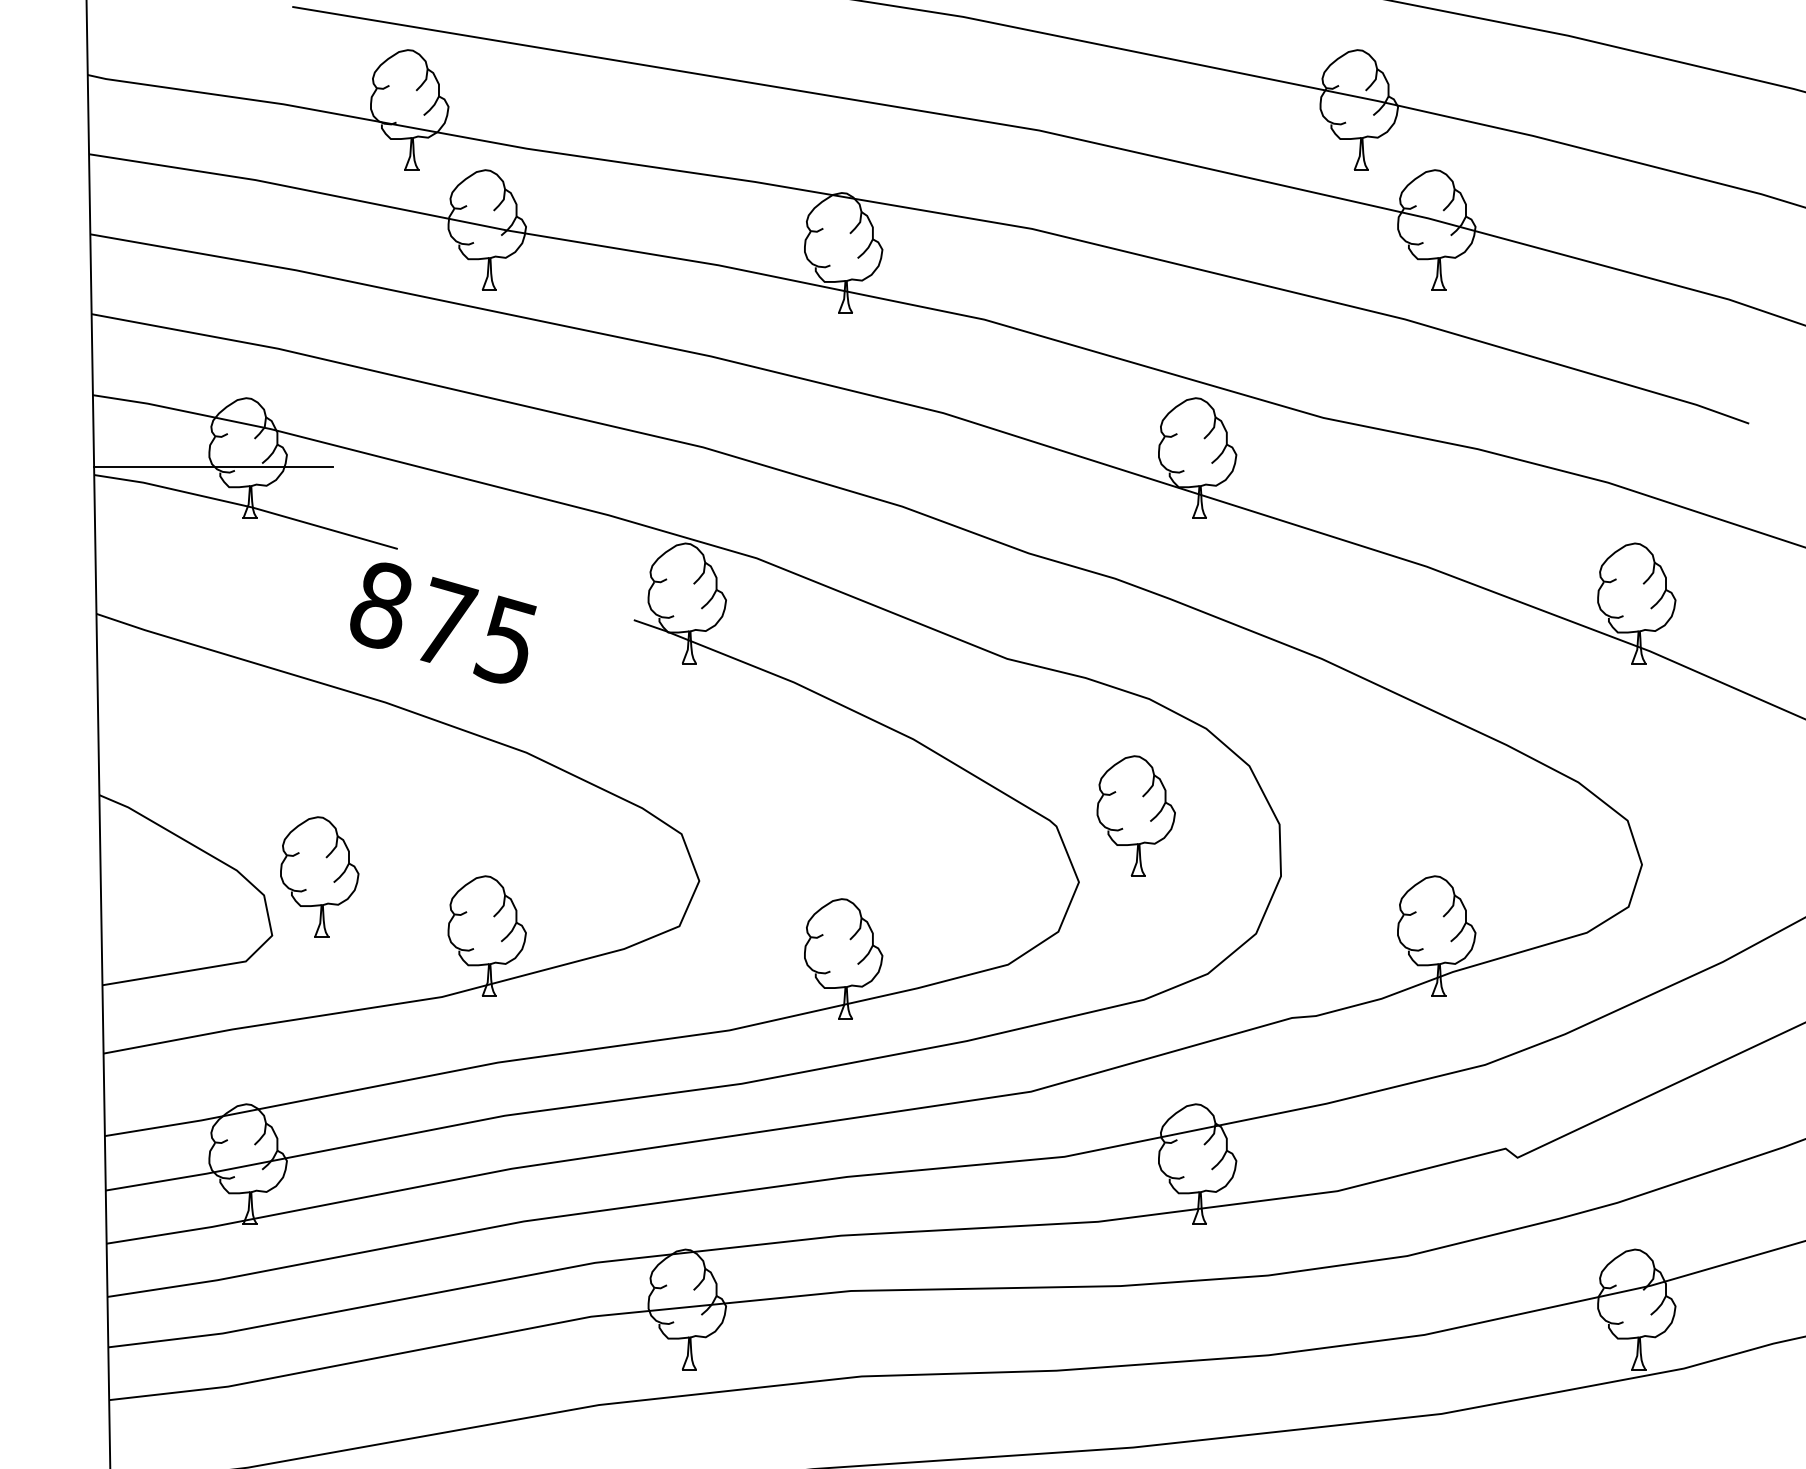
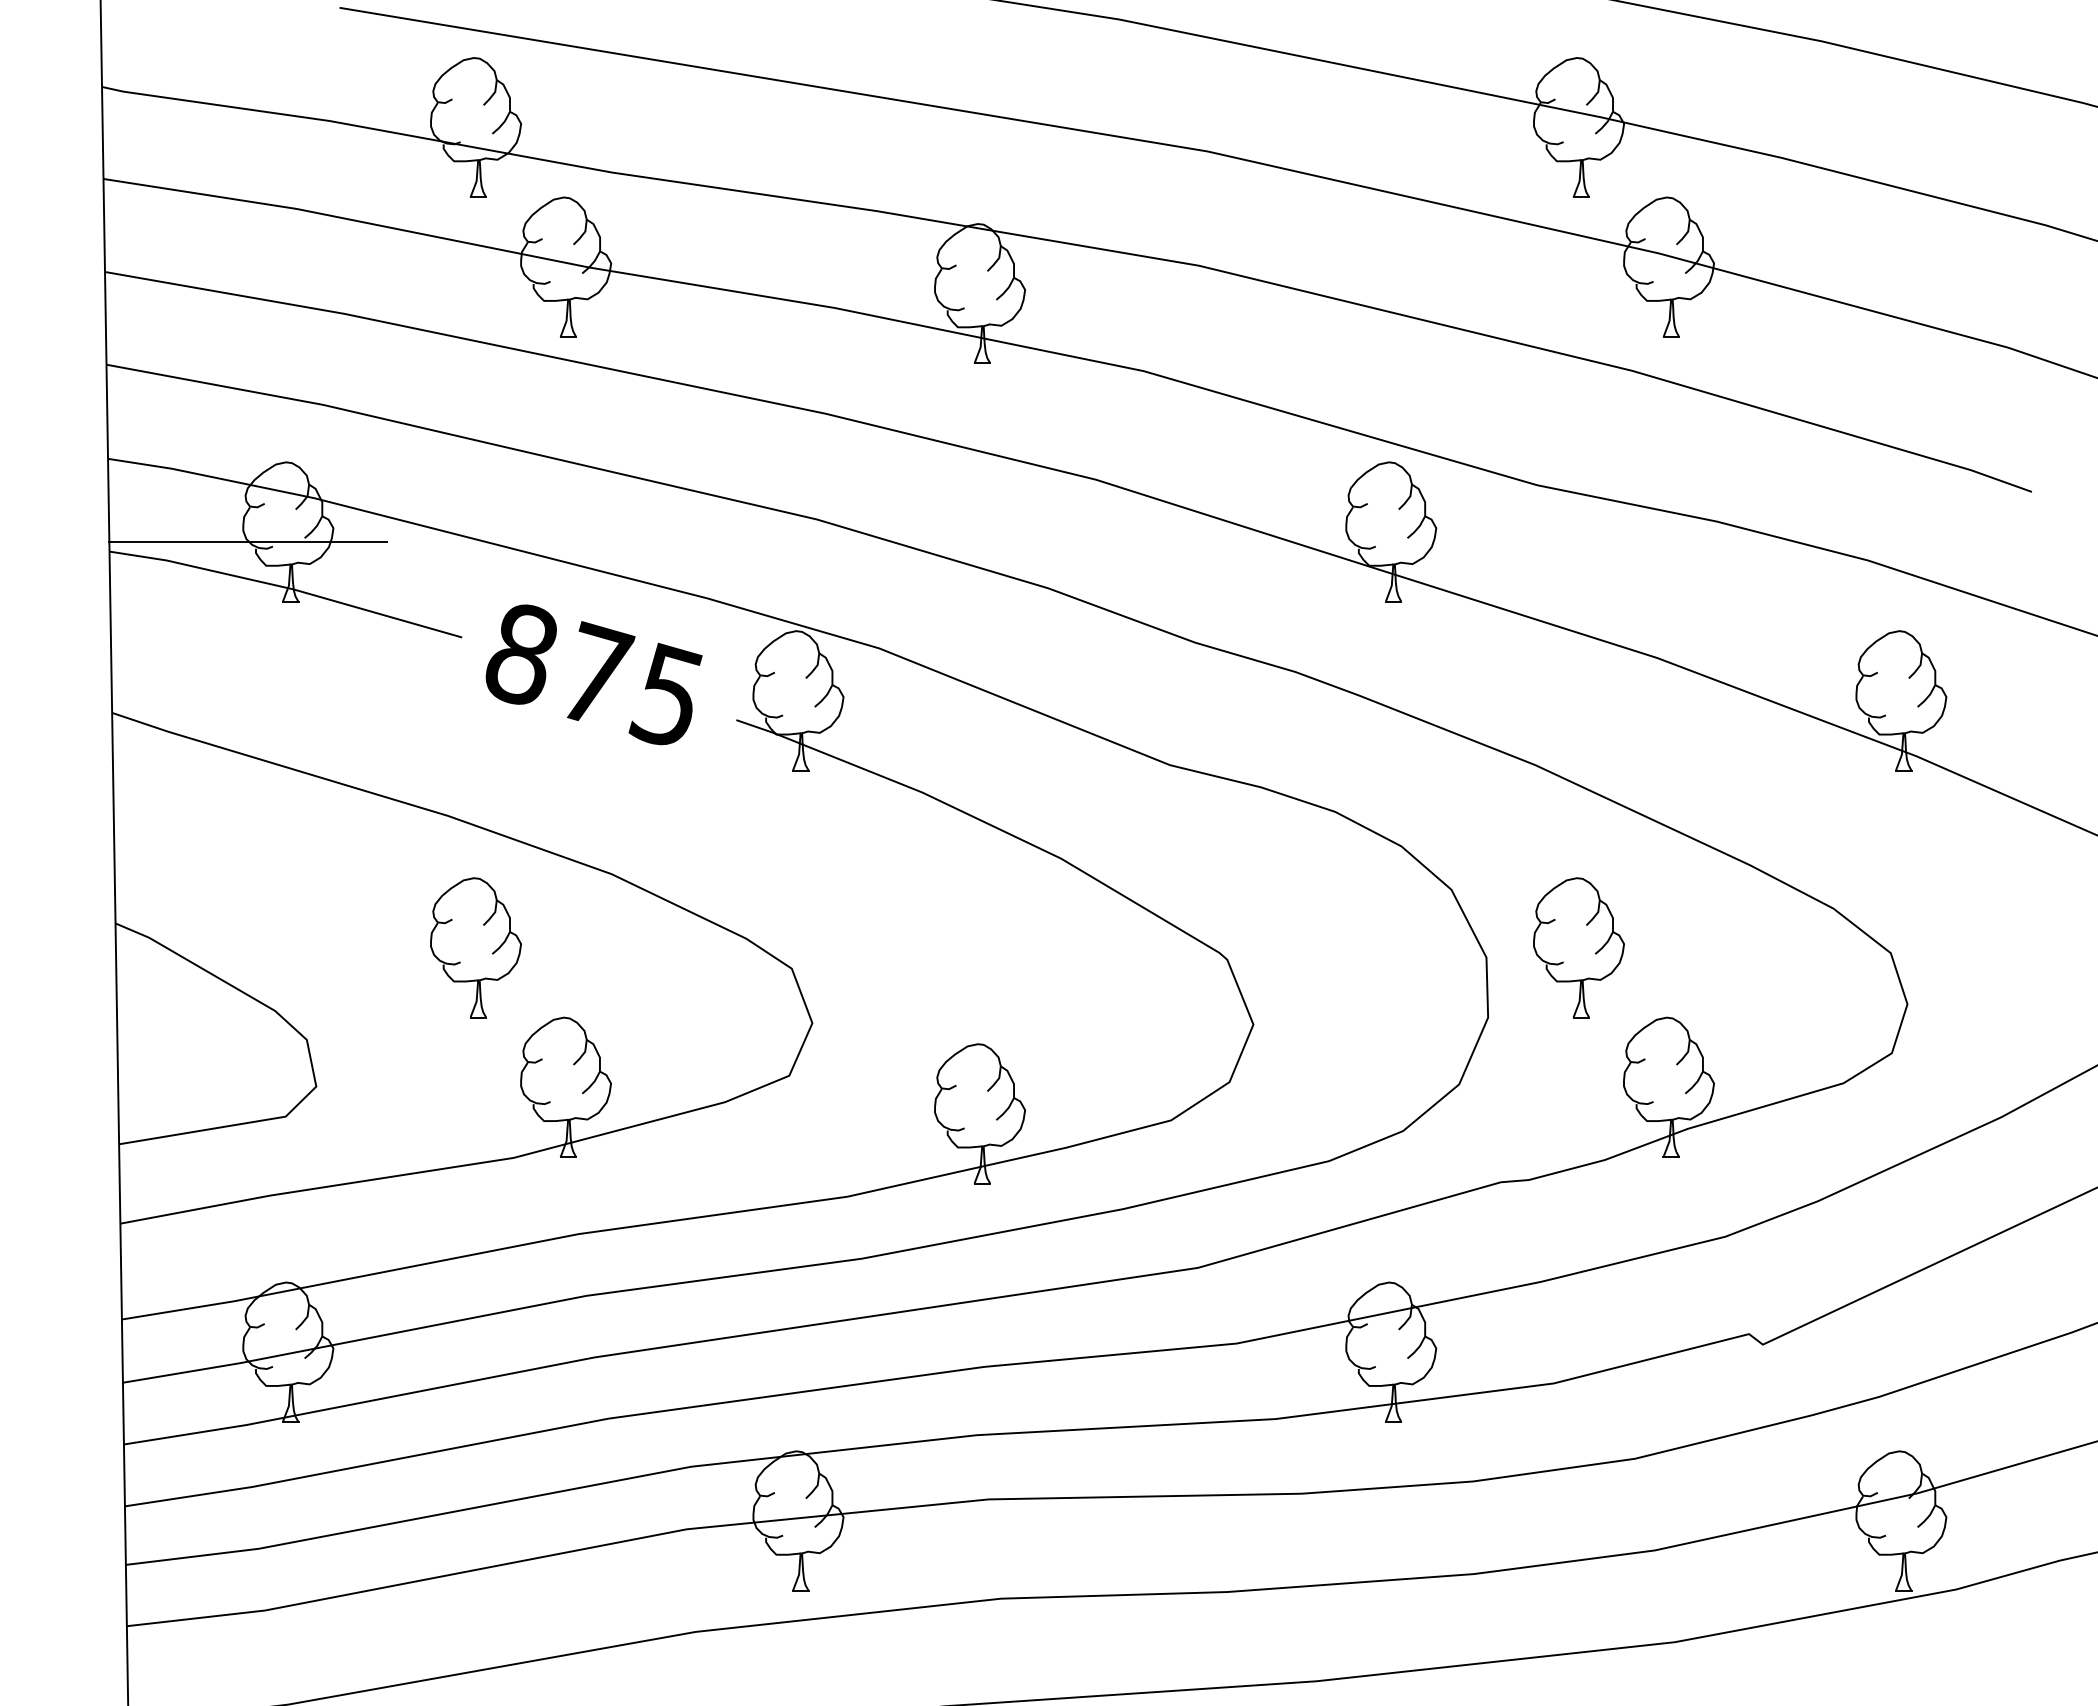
text: (443, 622) -> (594, 674), moved
part: (1135, 815) -> (1578, 947), moved
part: (319, 876) -> (475, 947), moved

